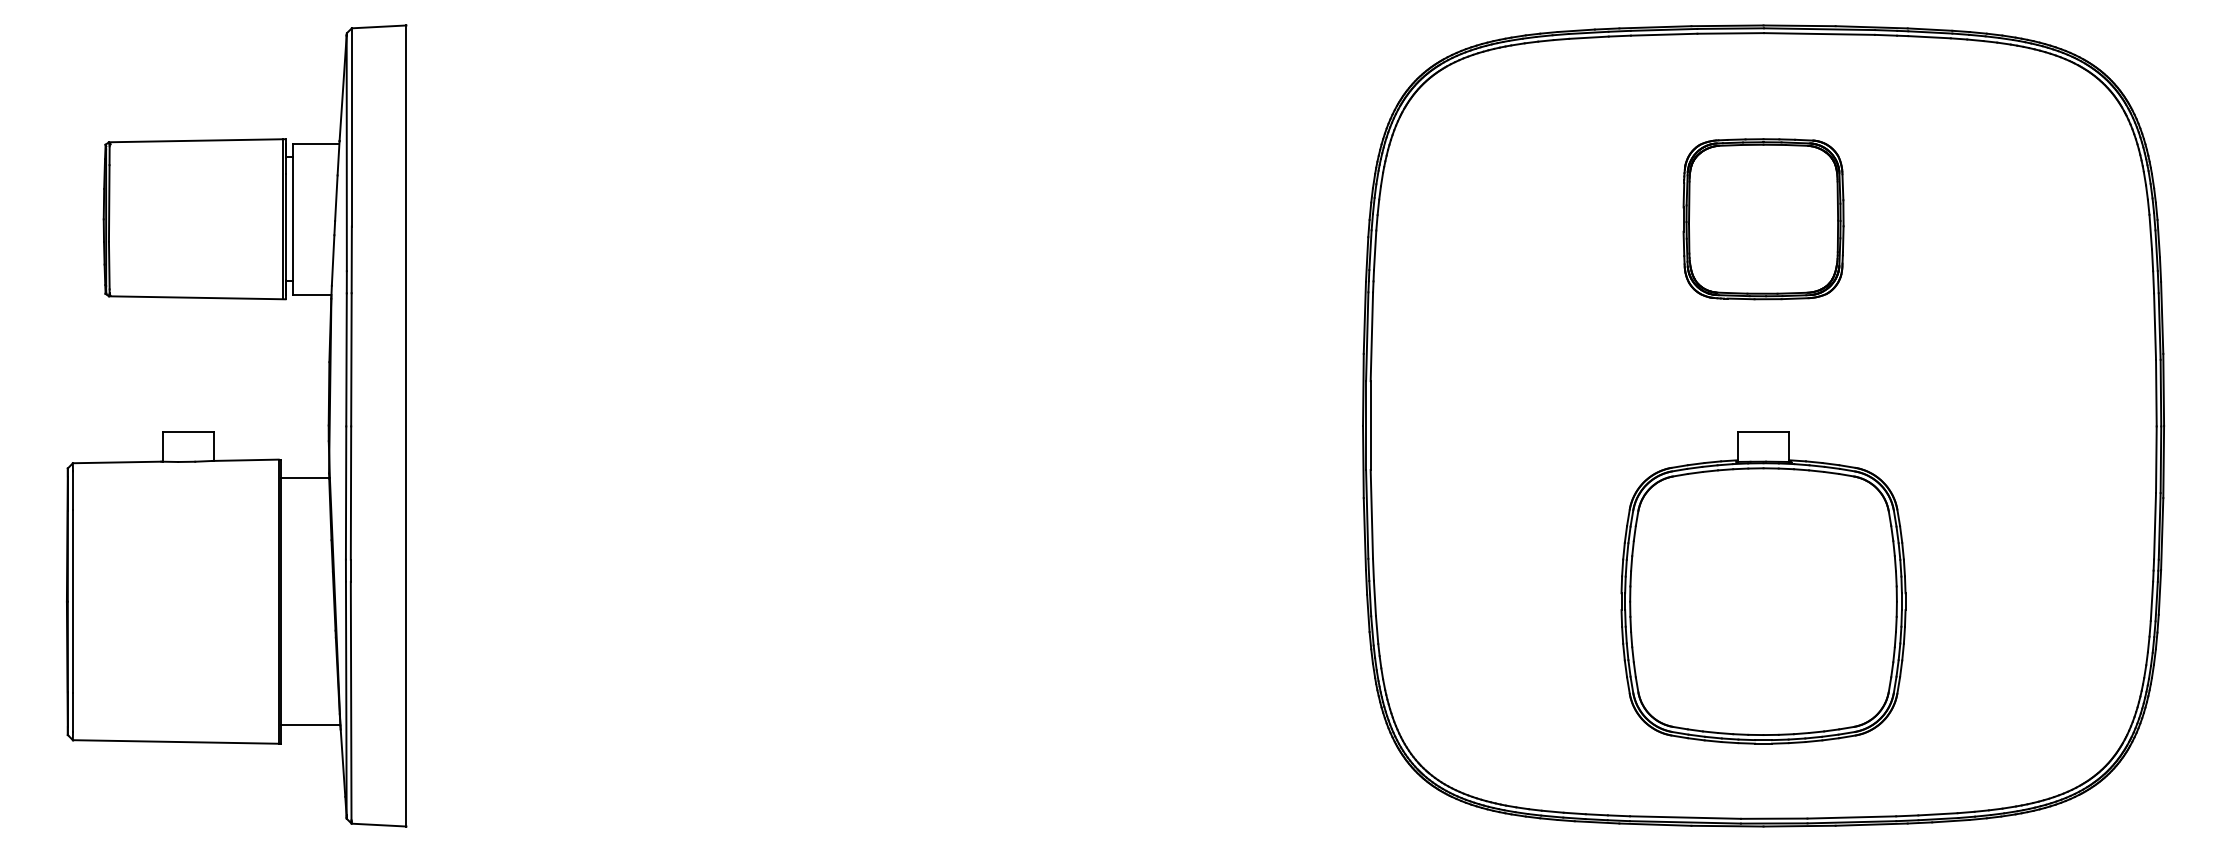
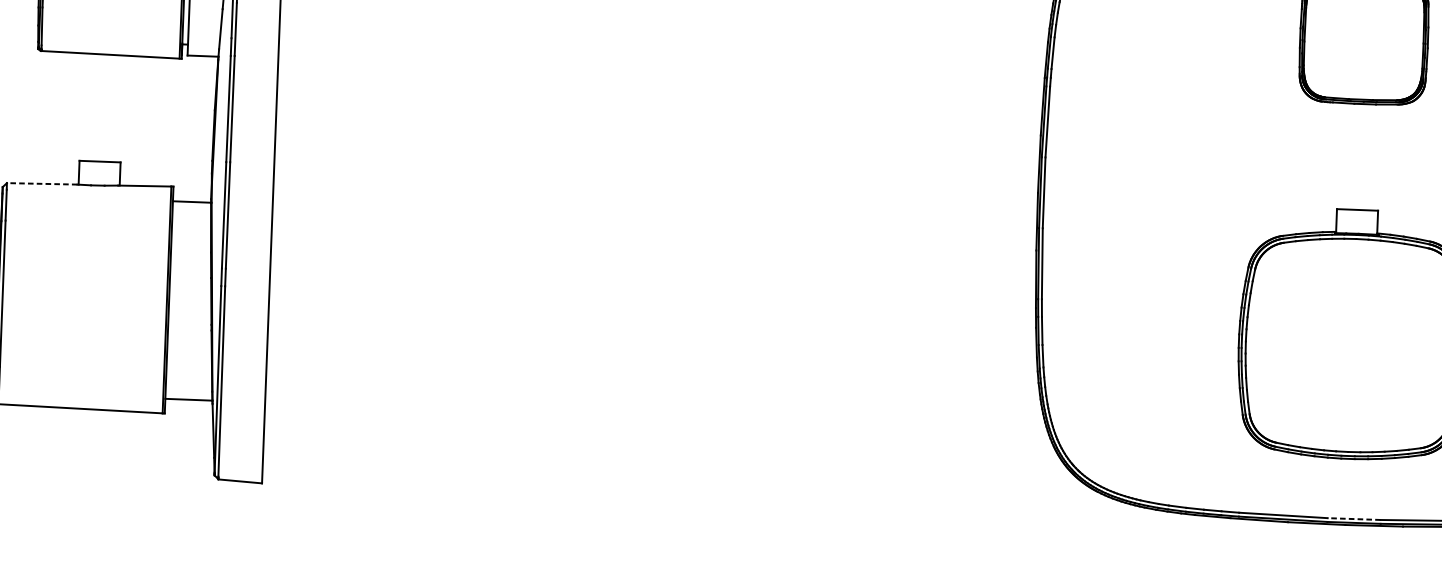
line: (116, 462) -> (41, 183), solid -> dashed
line: (1773, 818) -> (1353, 518), solid -> dashed

